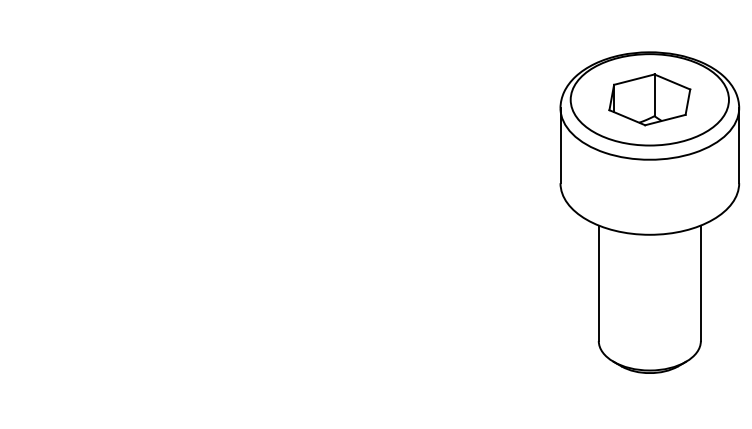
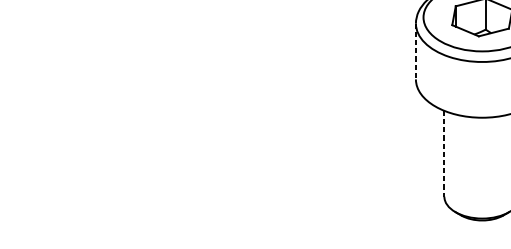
line: (560, 145) -> (415, 51), solid -> dashed
line: (598, 283) -> (444, 153), solid -> dashed

